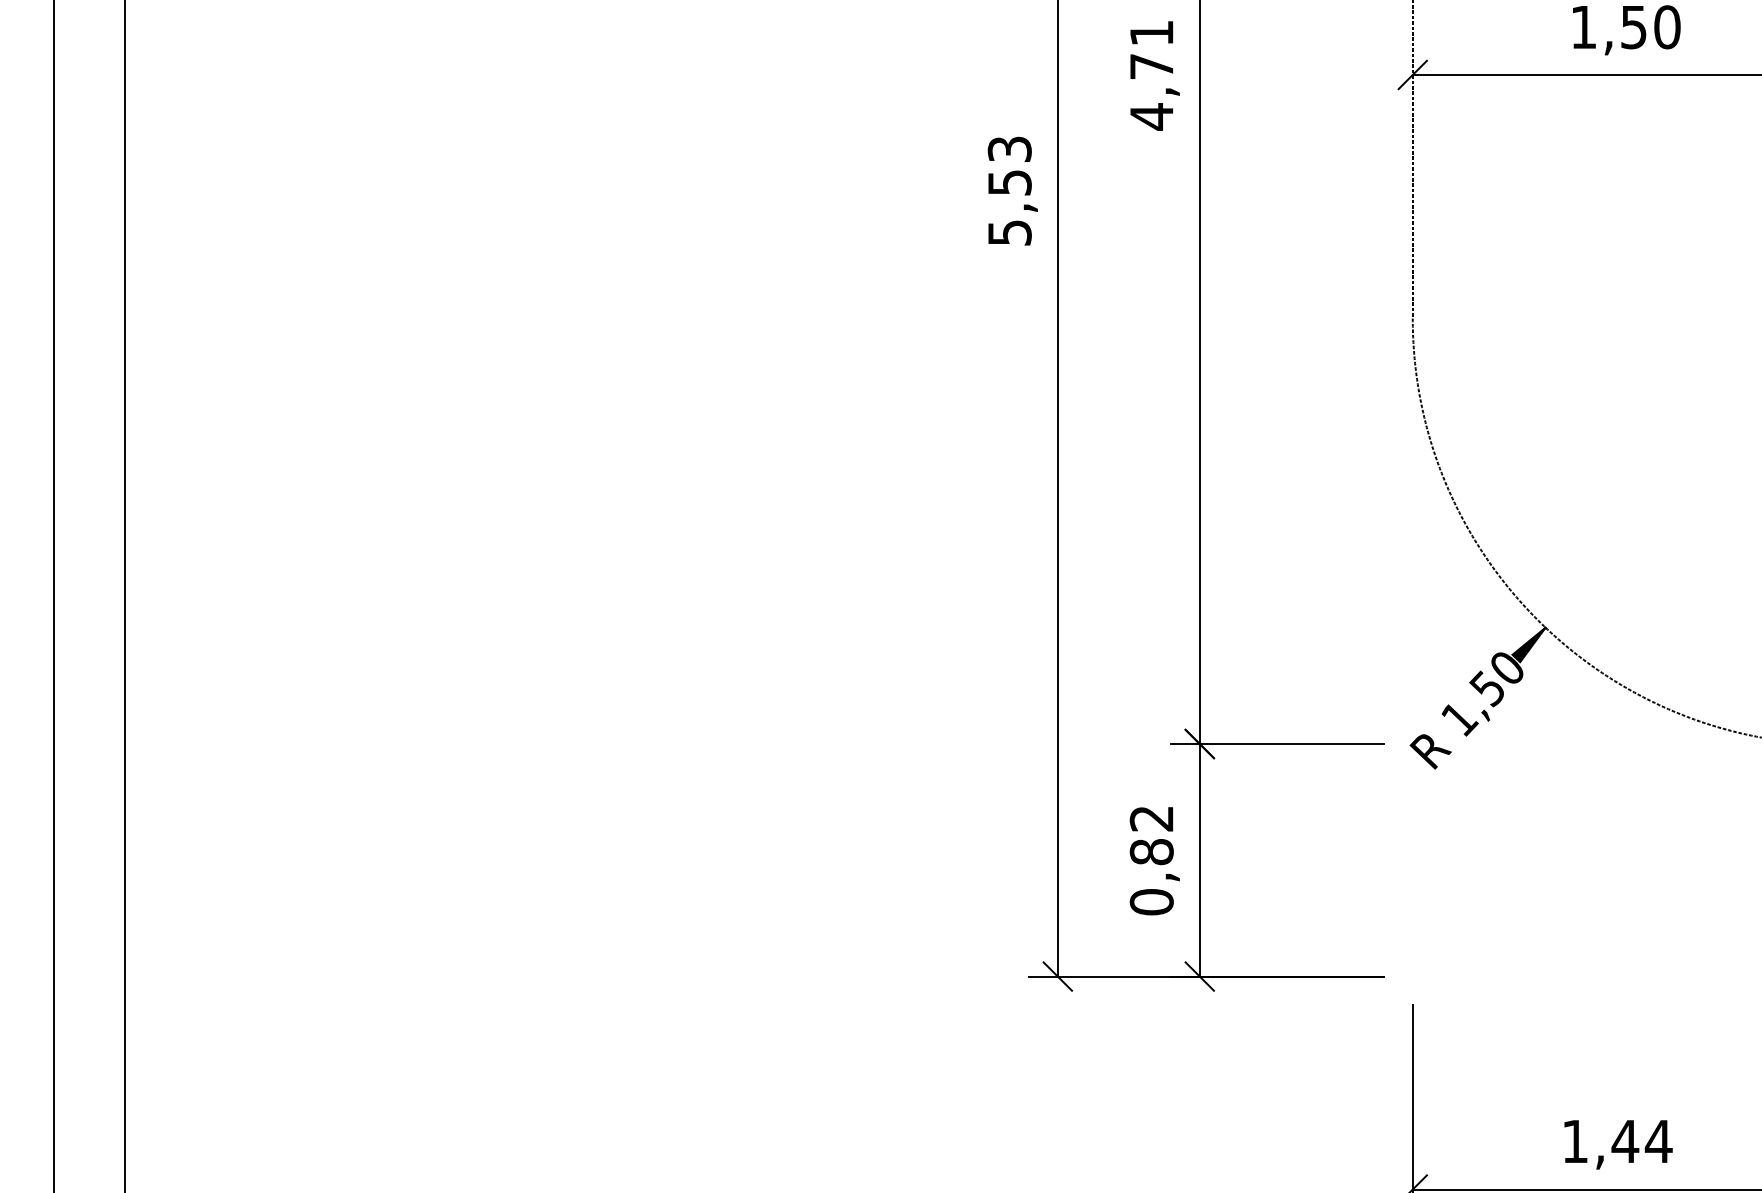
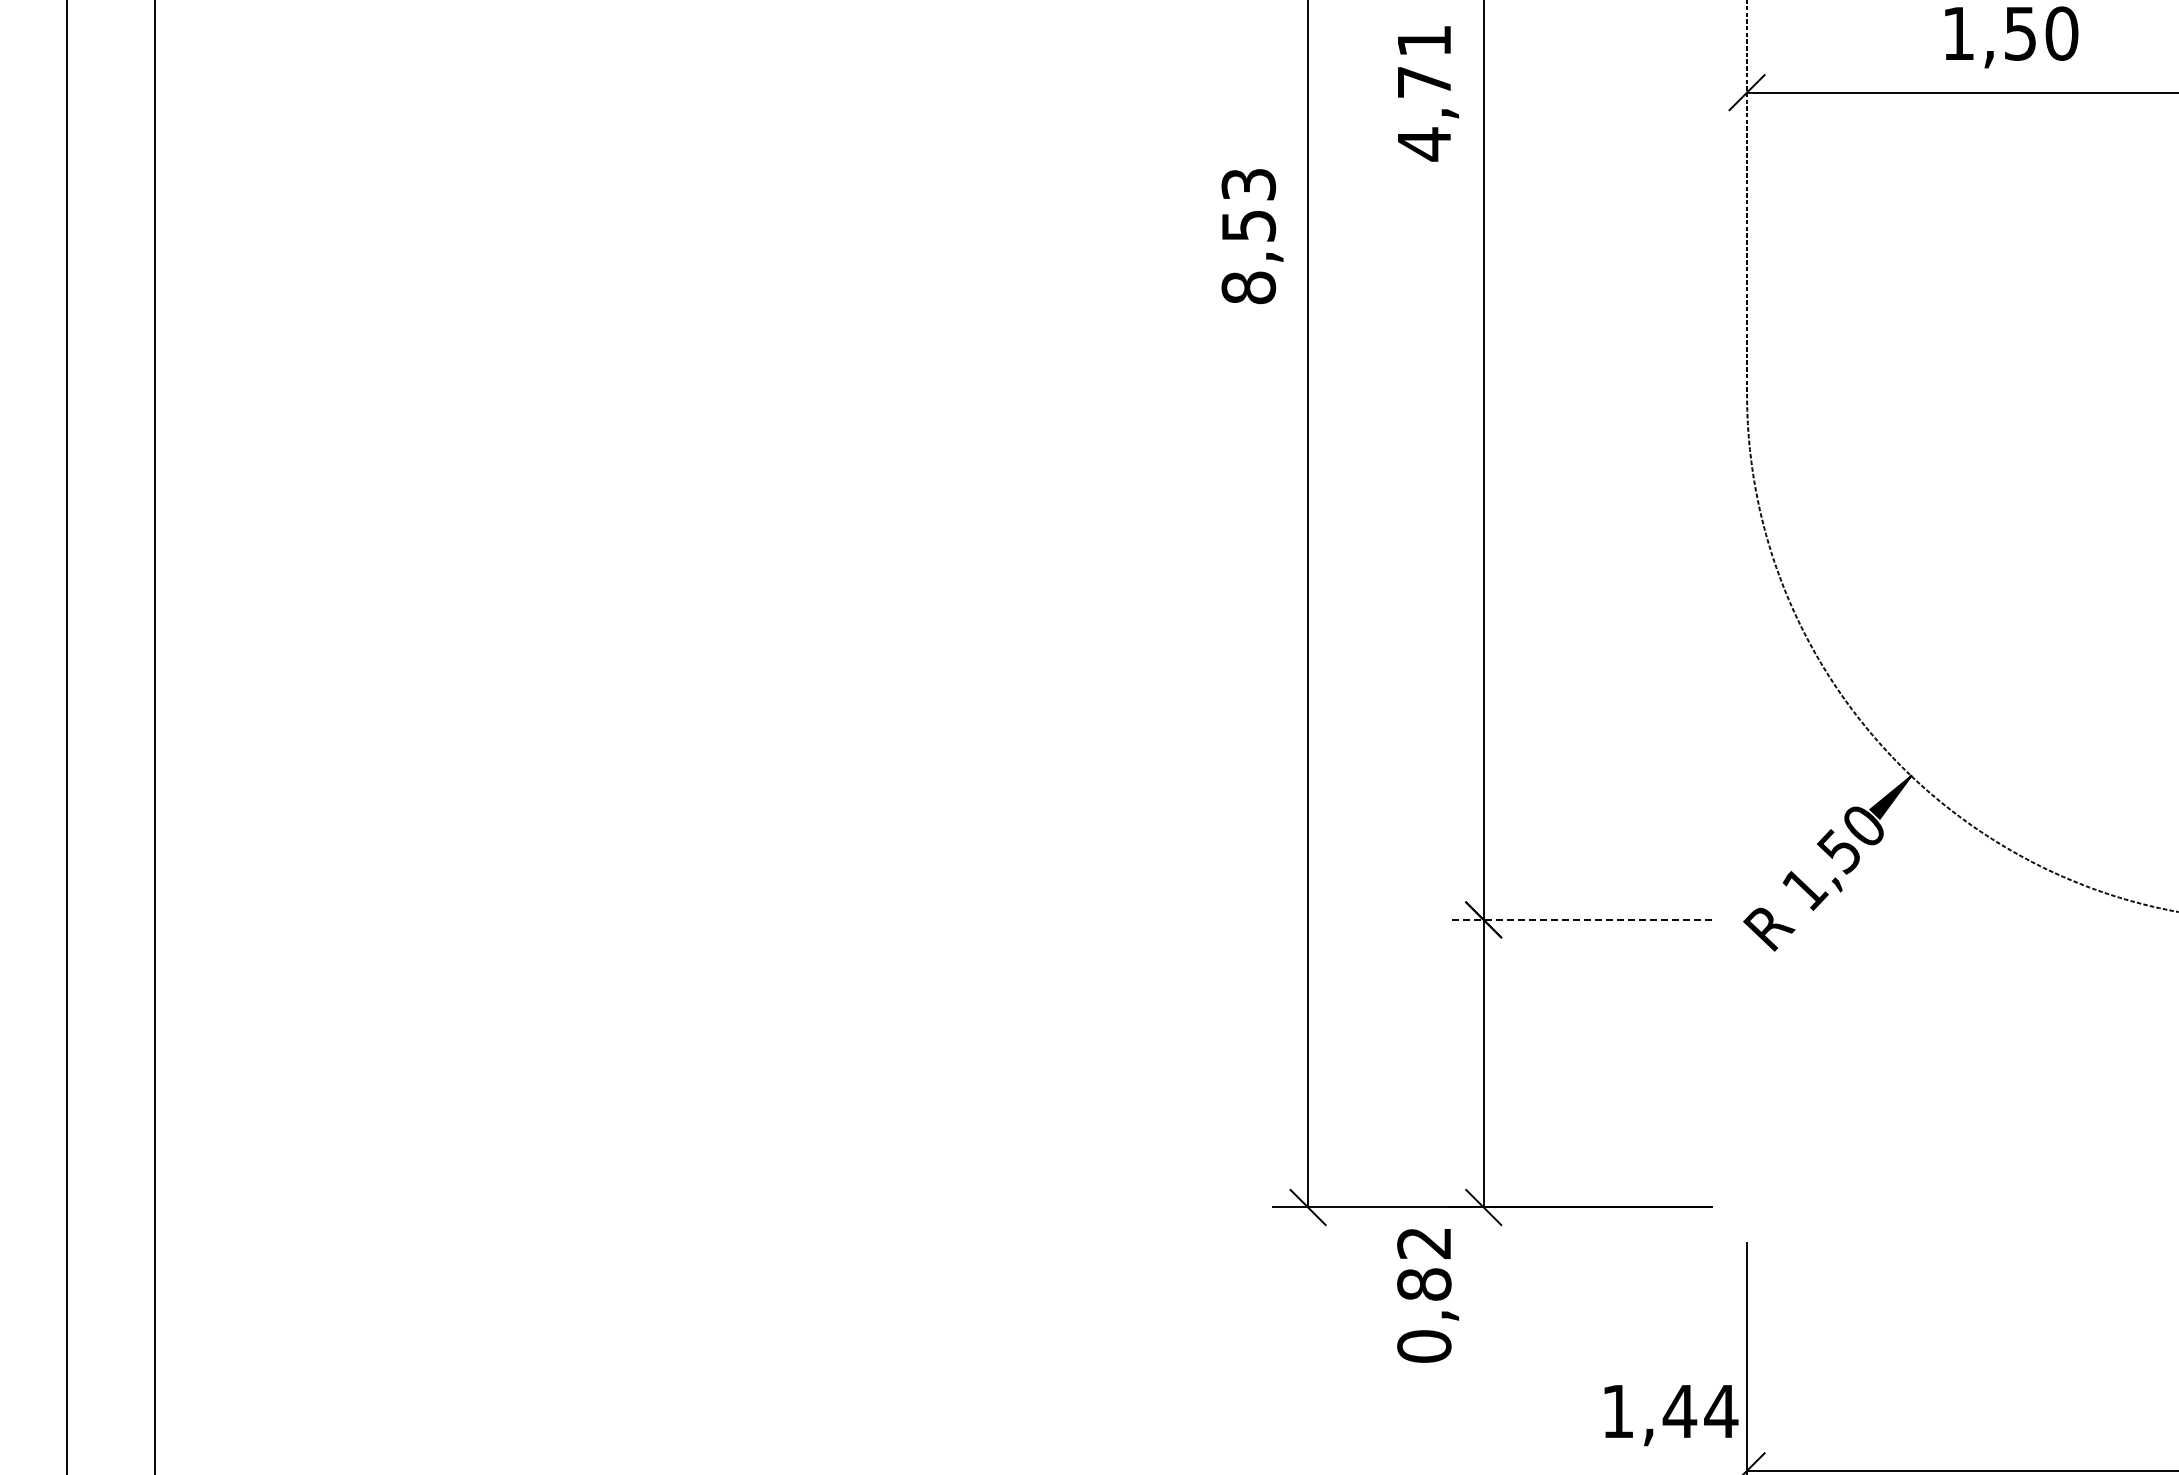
text: (1009, 232) -> (1248, 287), 5,53 -> 8,53
line: (1278, 743) -> (1580, 919), solid -> dashed
text: (1154, 860) -> (1427, 1295), moved
text: (1618, 1144) -> (1671, 1415), moved

